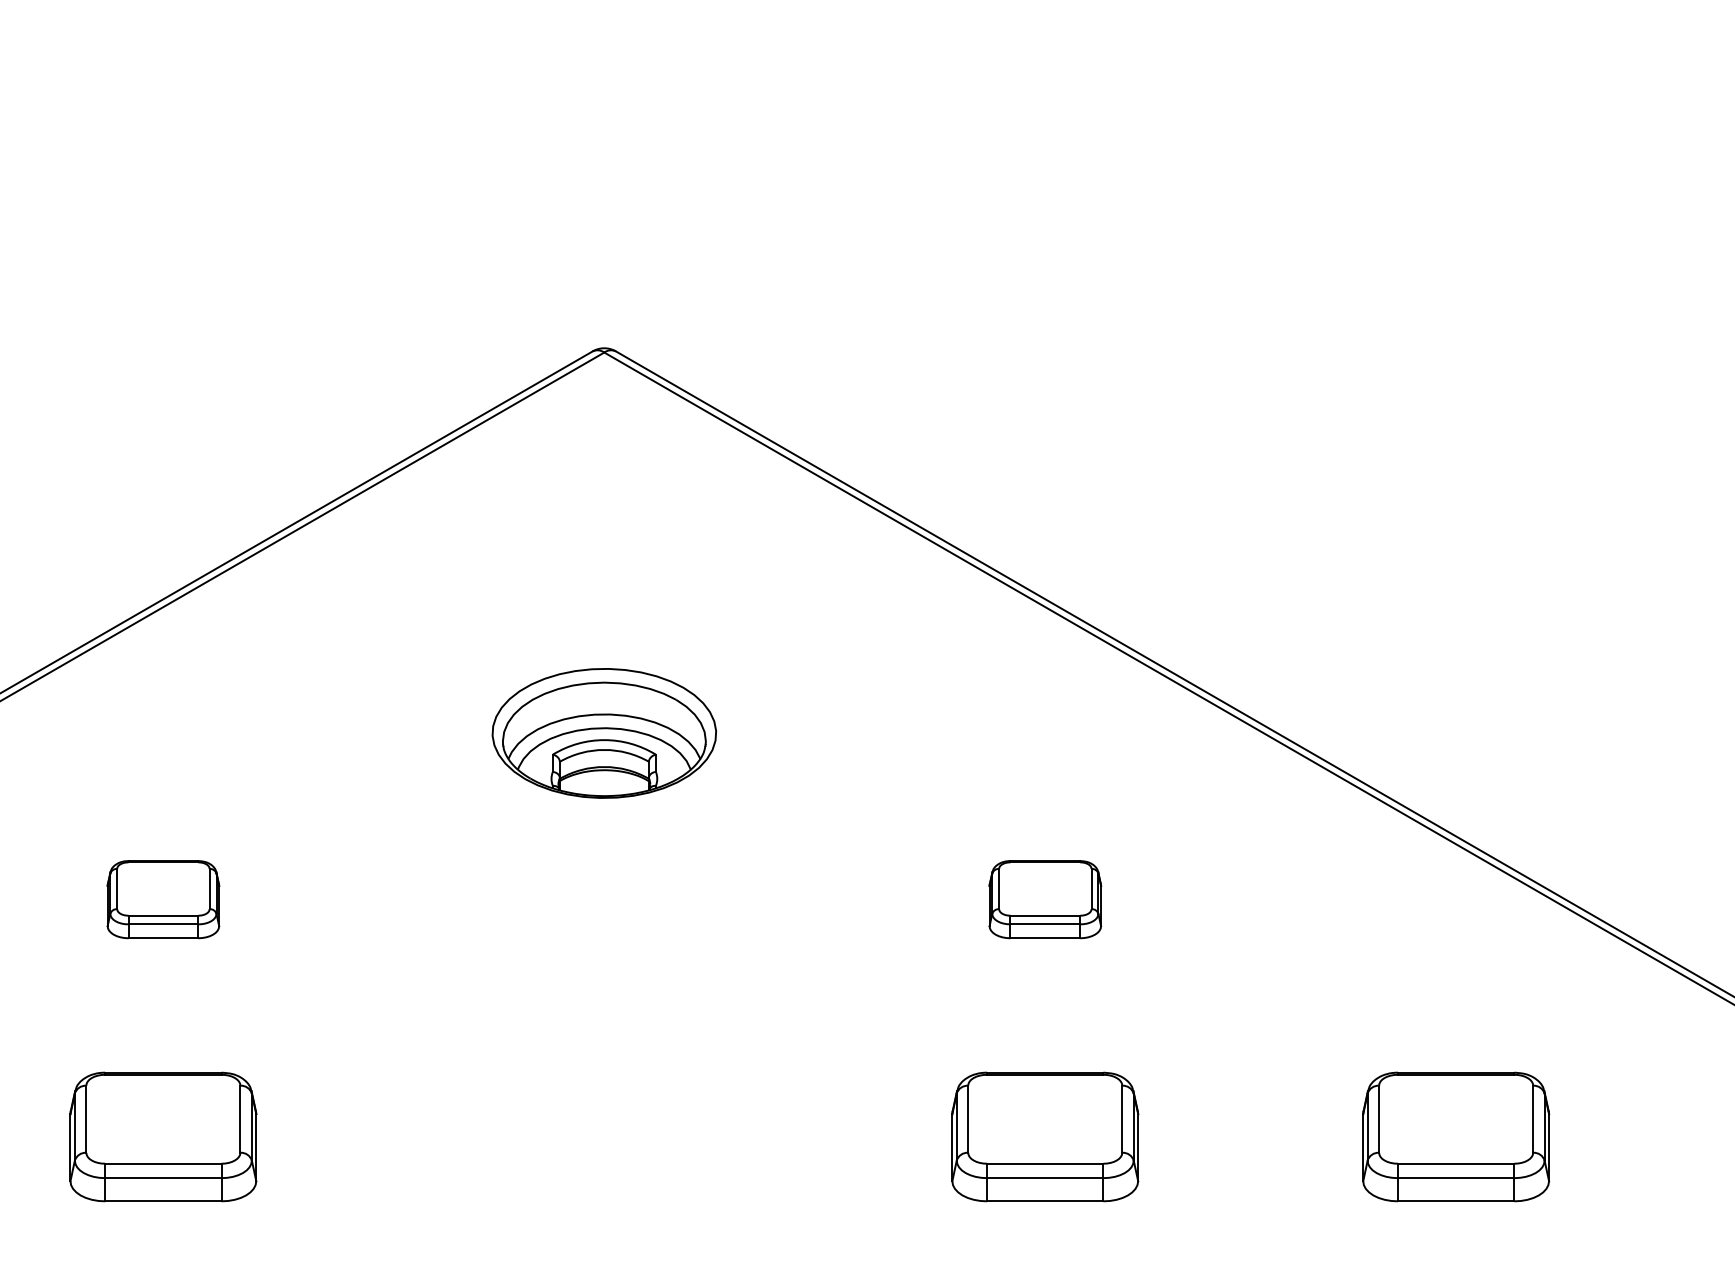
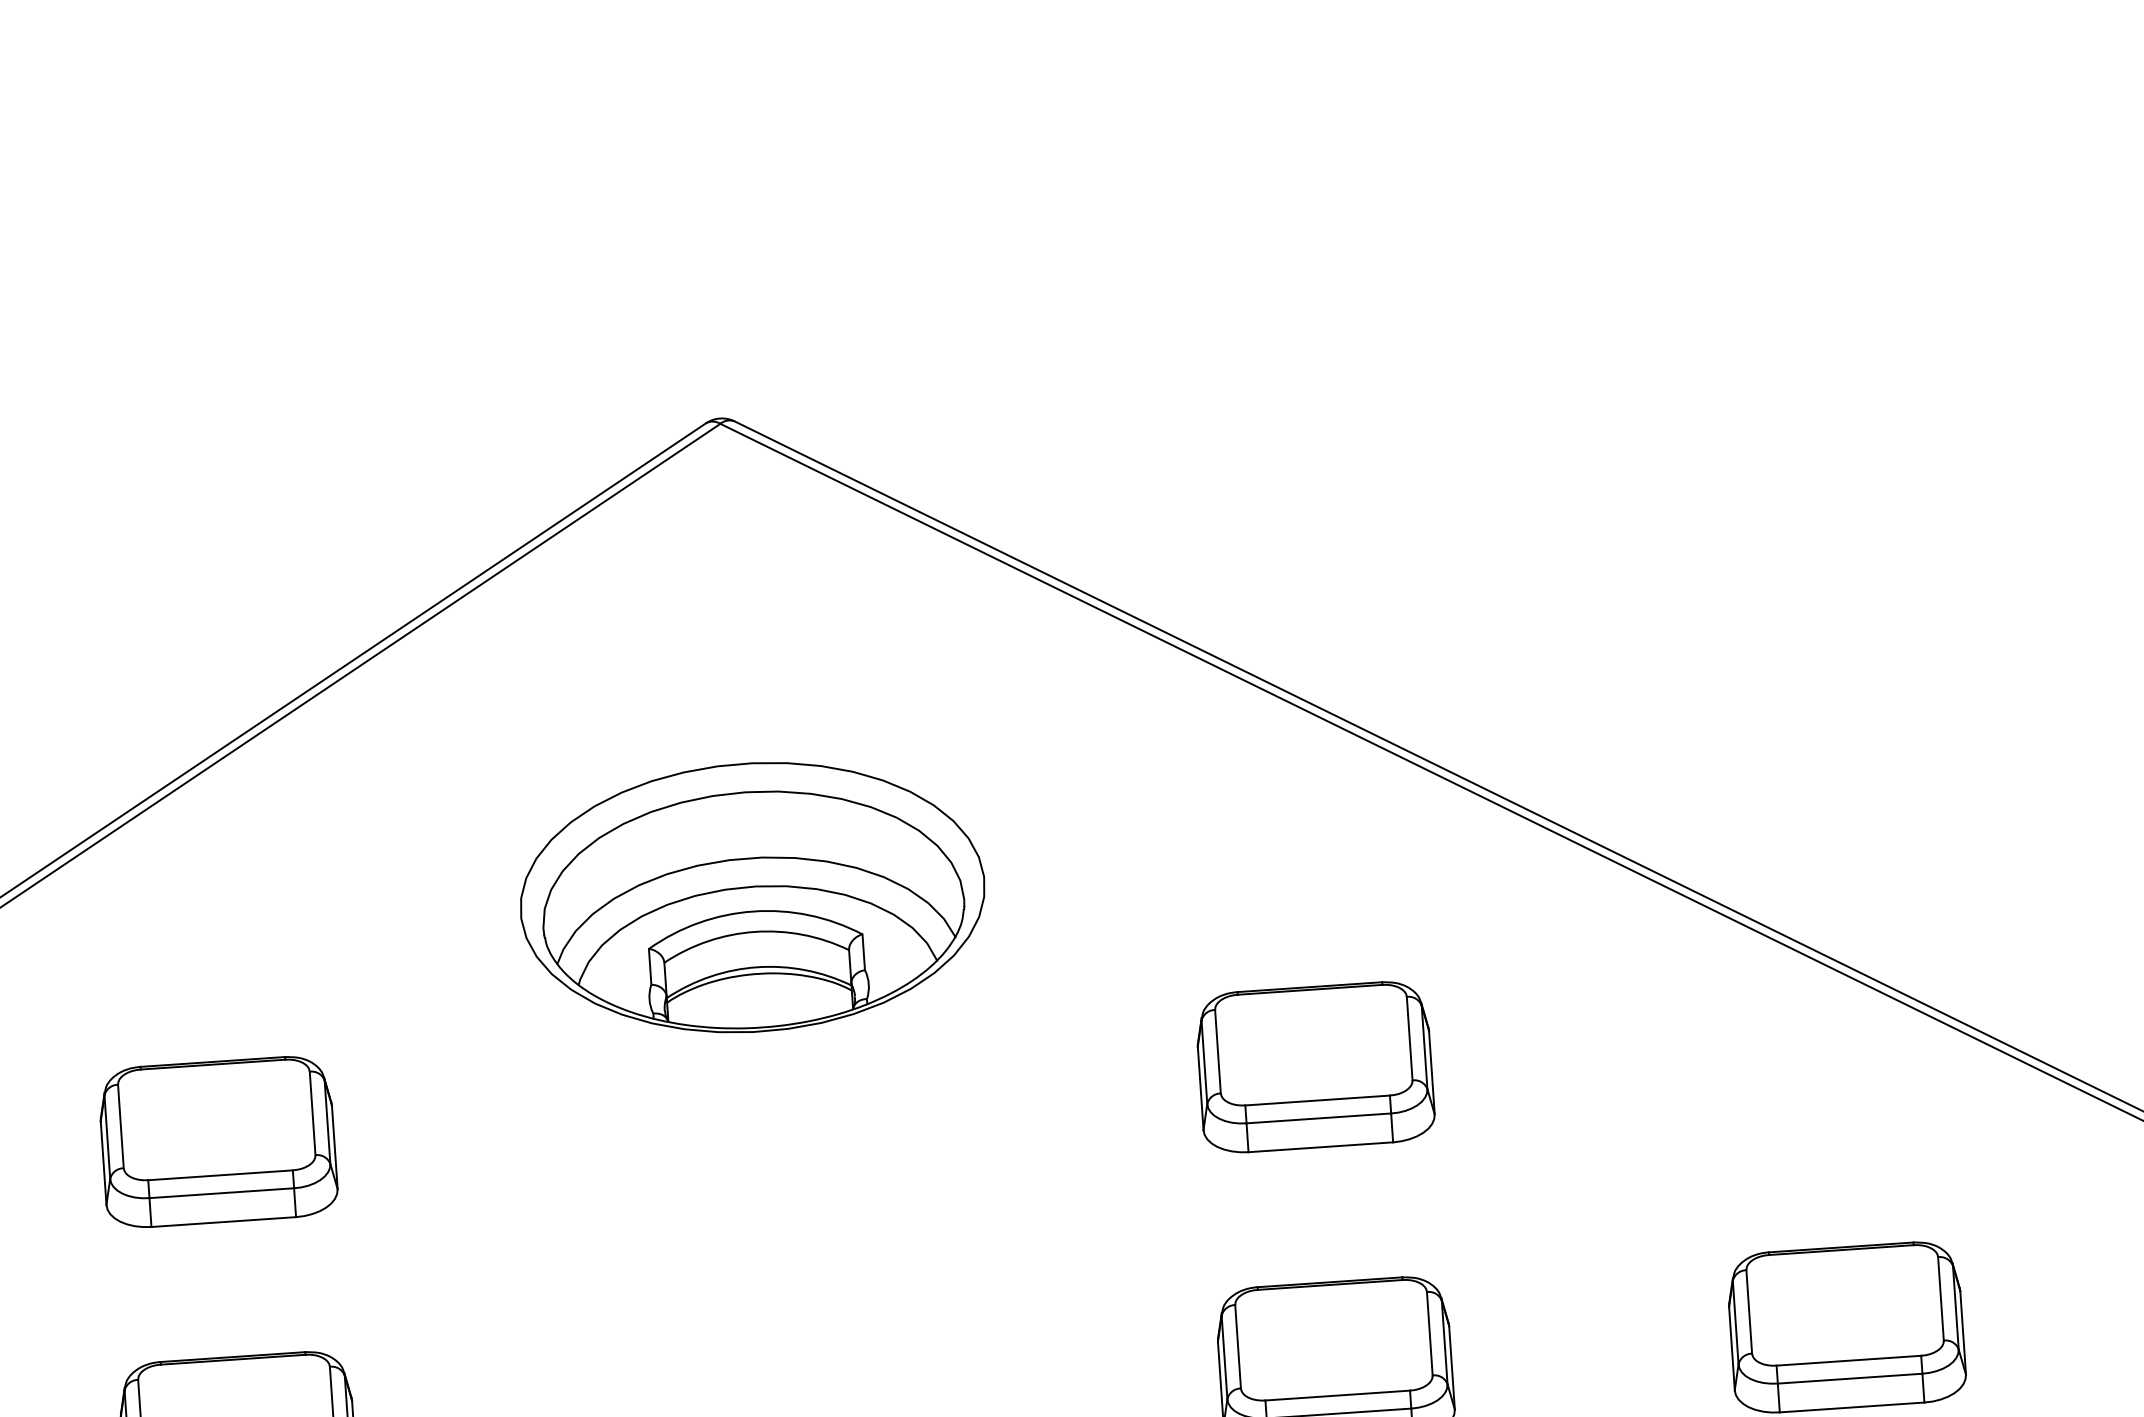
part: (604, 733) -> (752, 897), size x1.67
part: (163, 899) -> (218, 1141), size x1.67
part: (1045, 899) -> (1315, 1066), size x1.67

